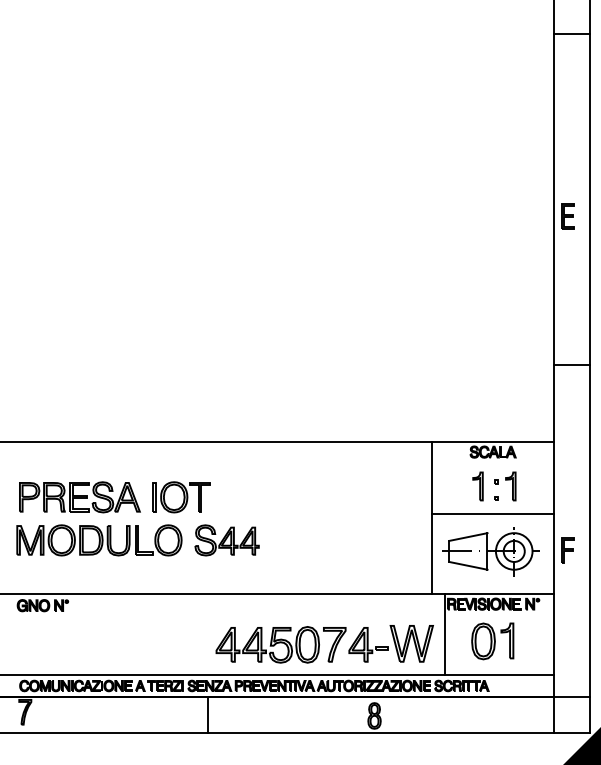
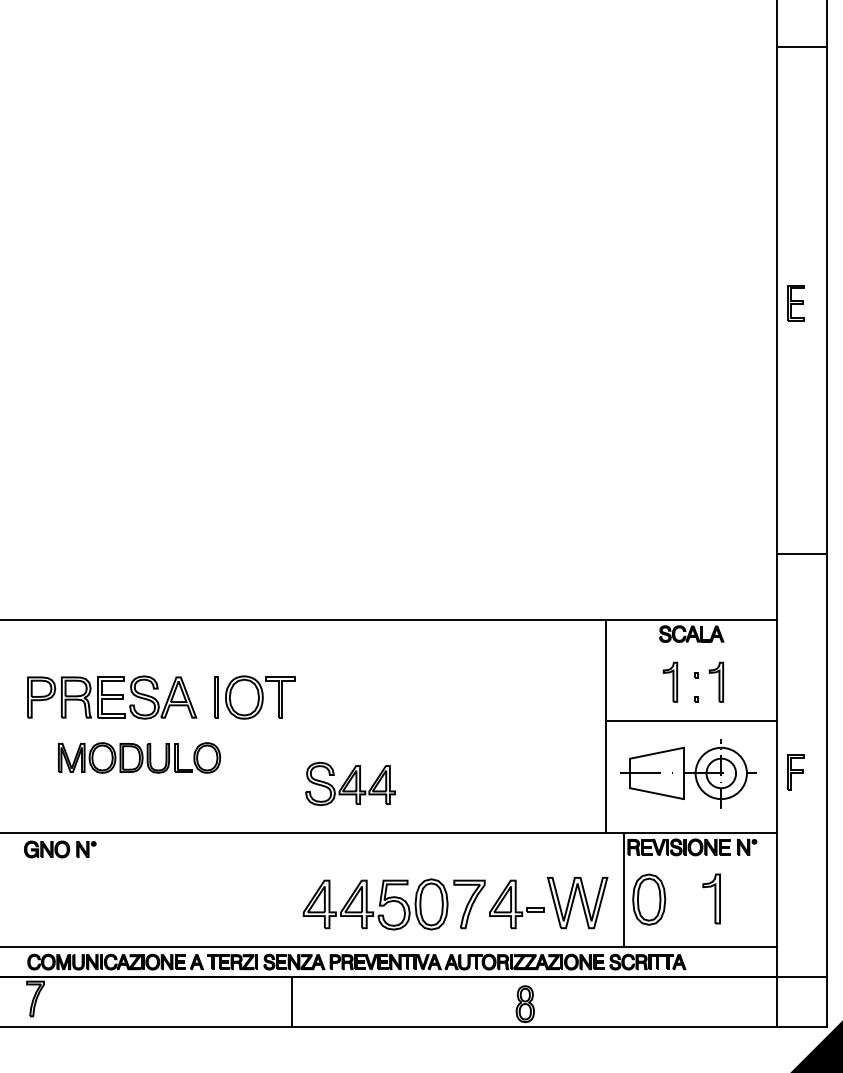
line: (571, 365) -> (801, 554), moved
part: (99, 540) -> (139, 757), size x0.7
part: (227, 540) -> (350, 783), moved
part: (483, 641) -> (649, 899), moved

